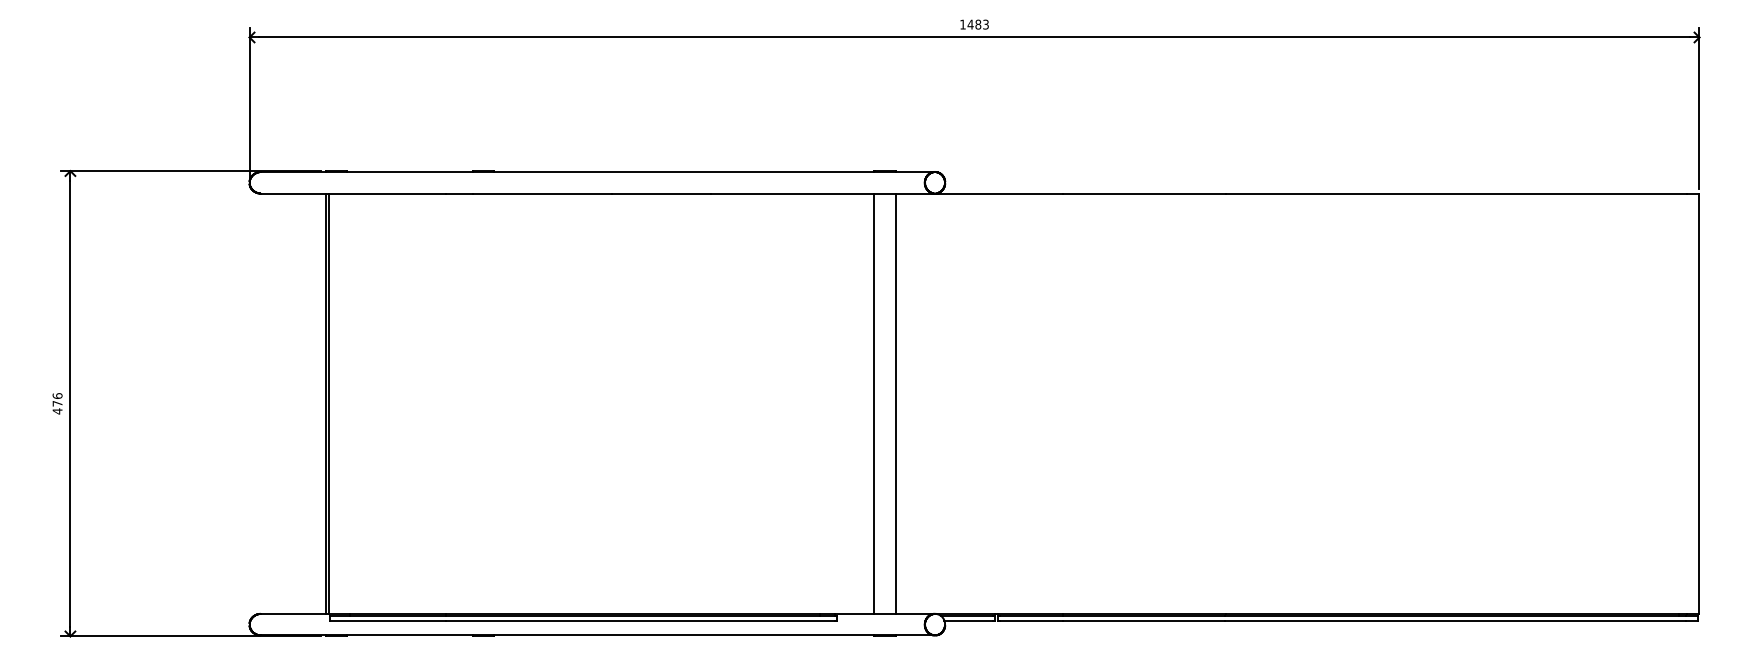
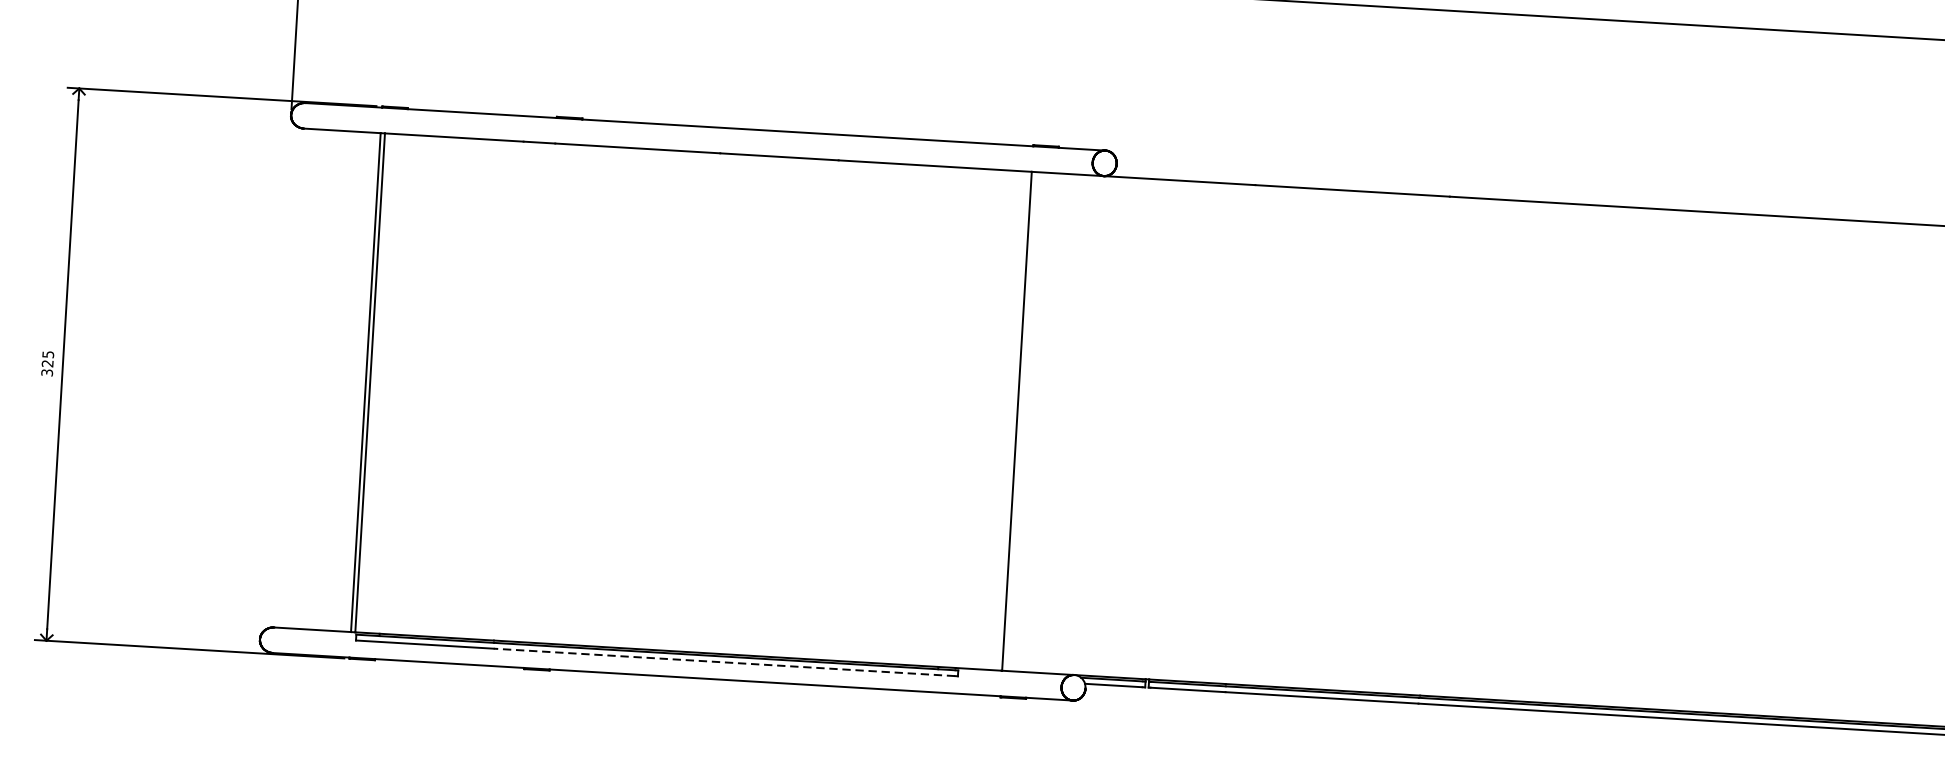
text: (57, 403) -> (47, 363), 476 -> 325
line: (895, 403) -> (1042, 422), removed
line: (640, 620) -> (724, 662), solid -> dashed

